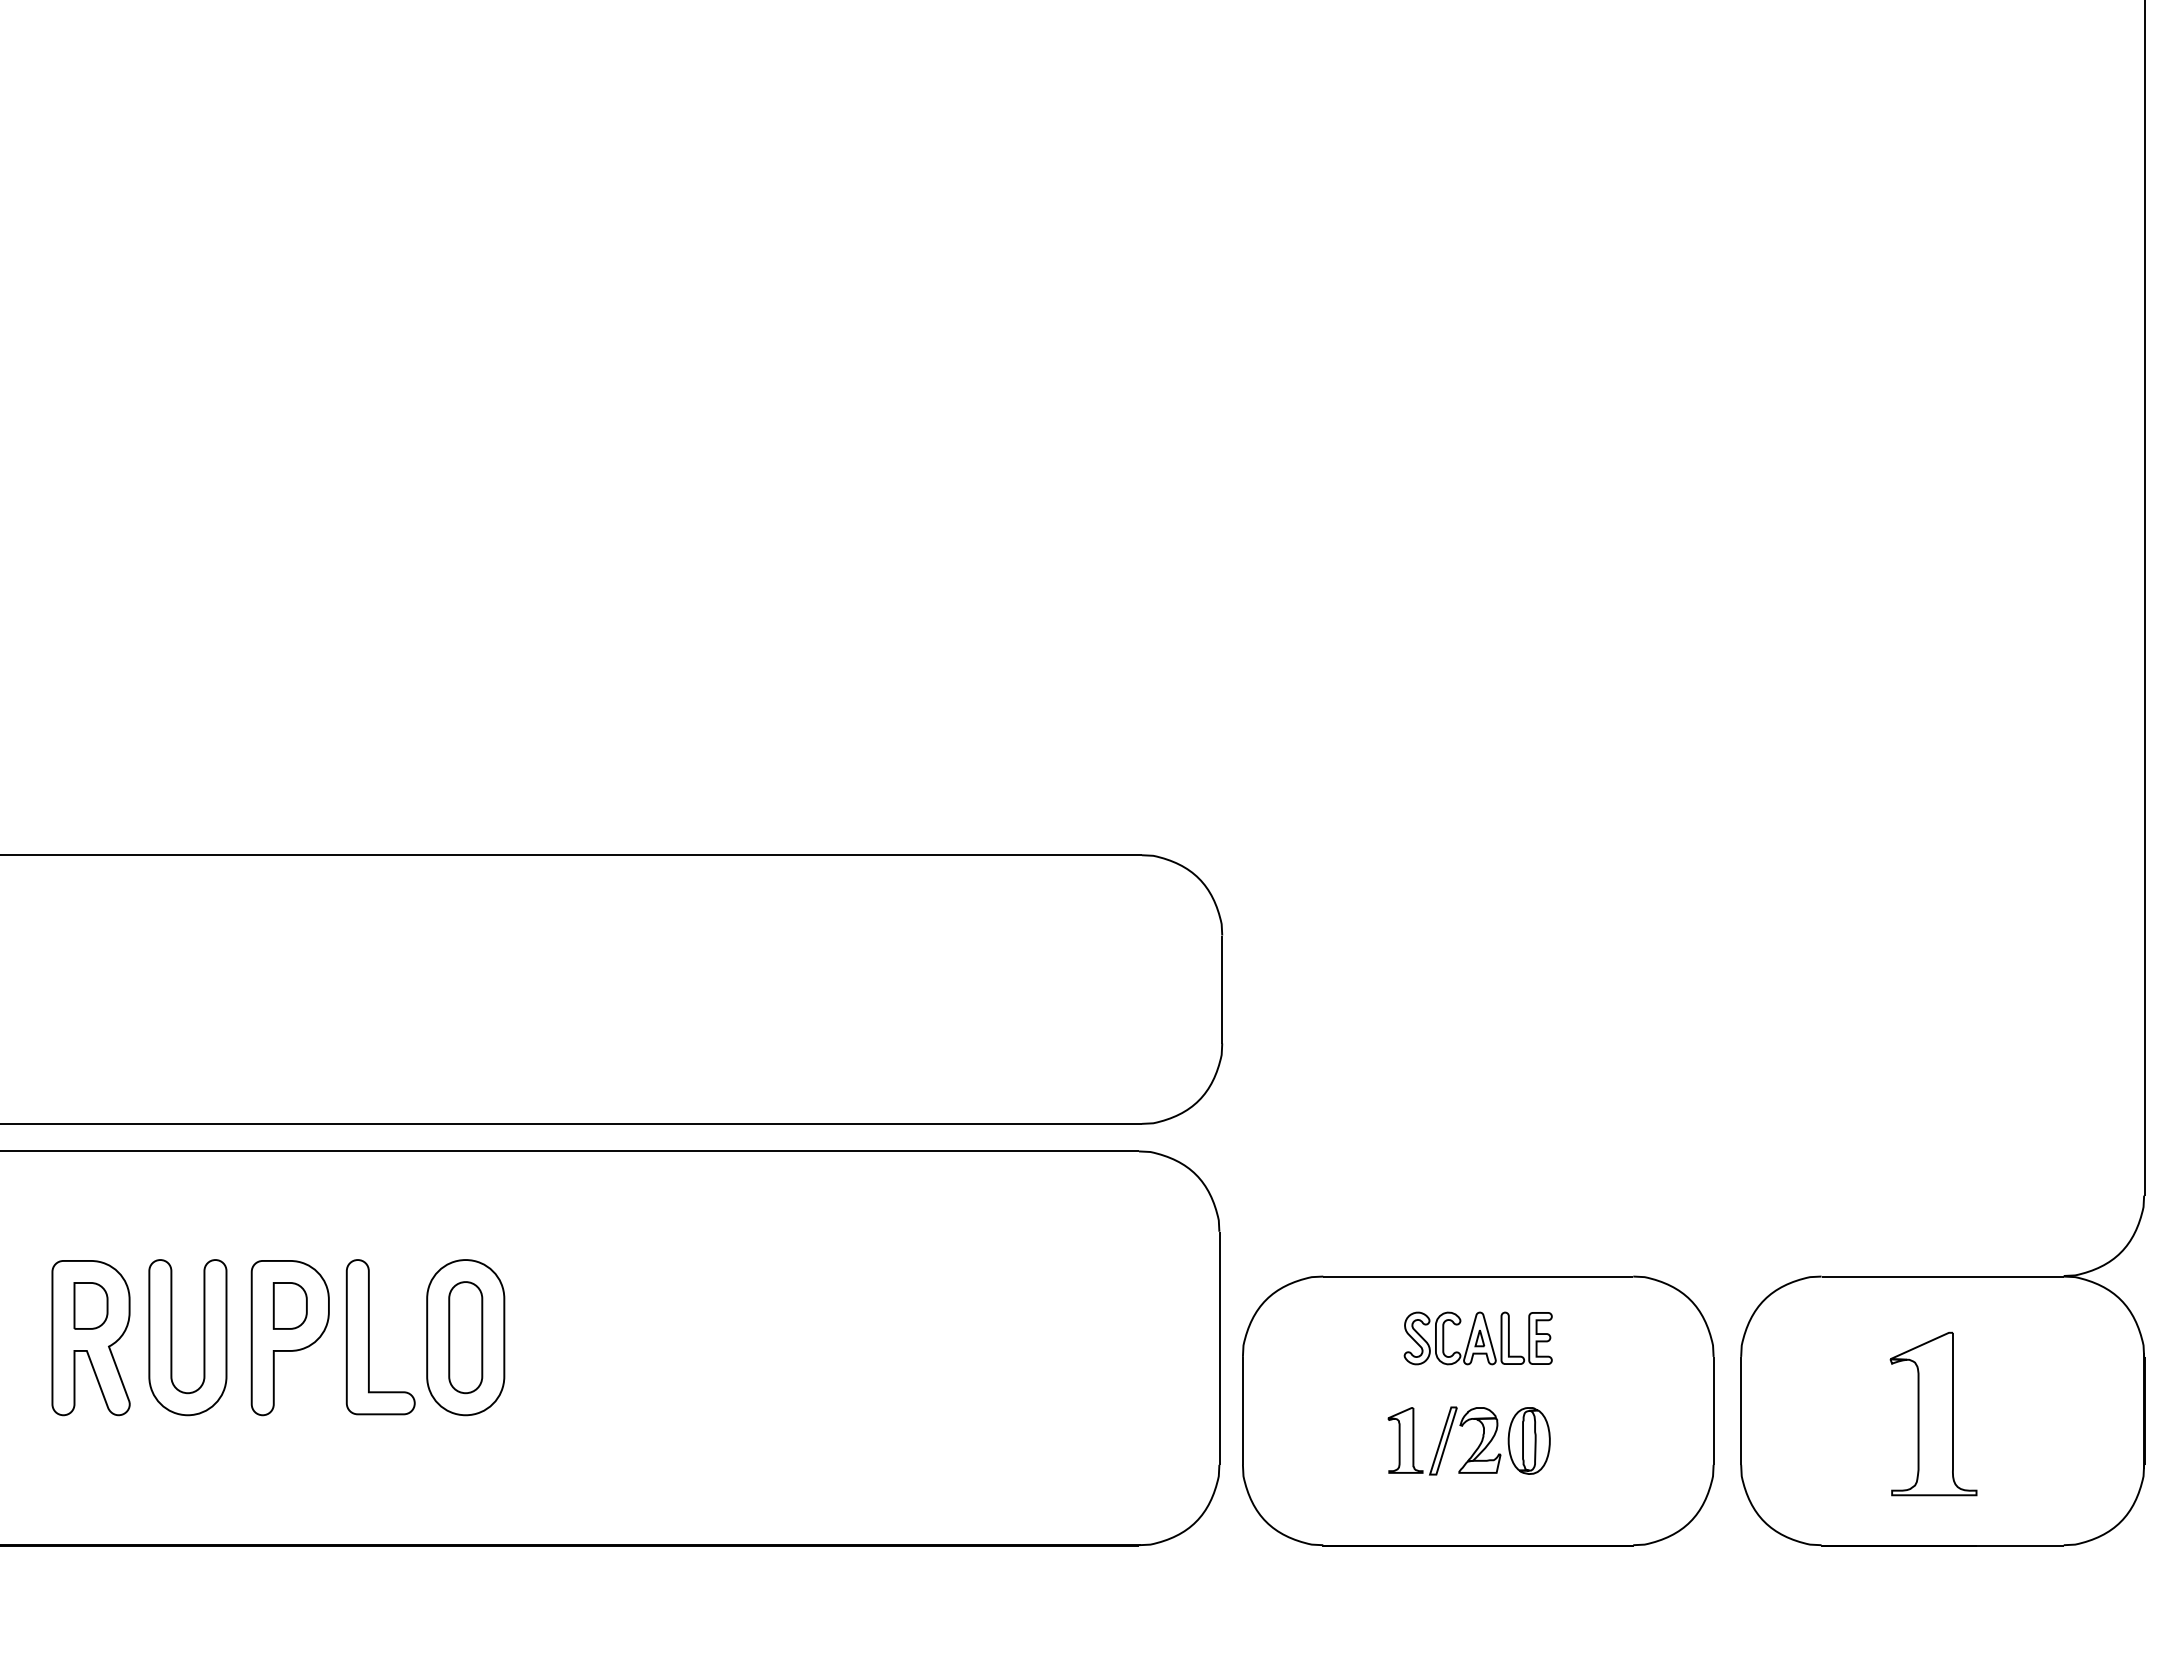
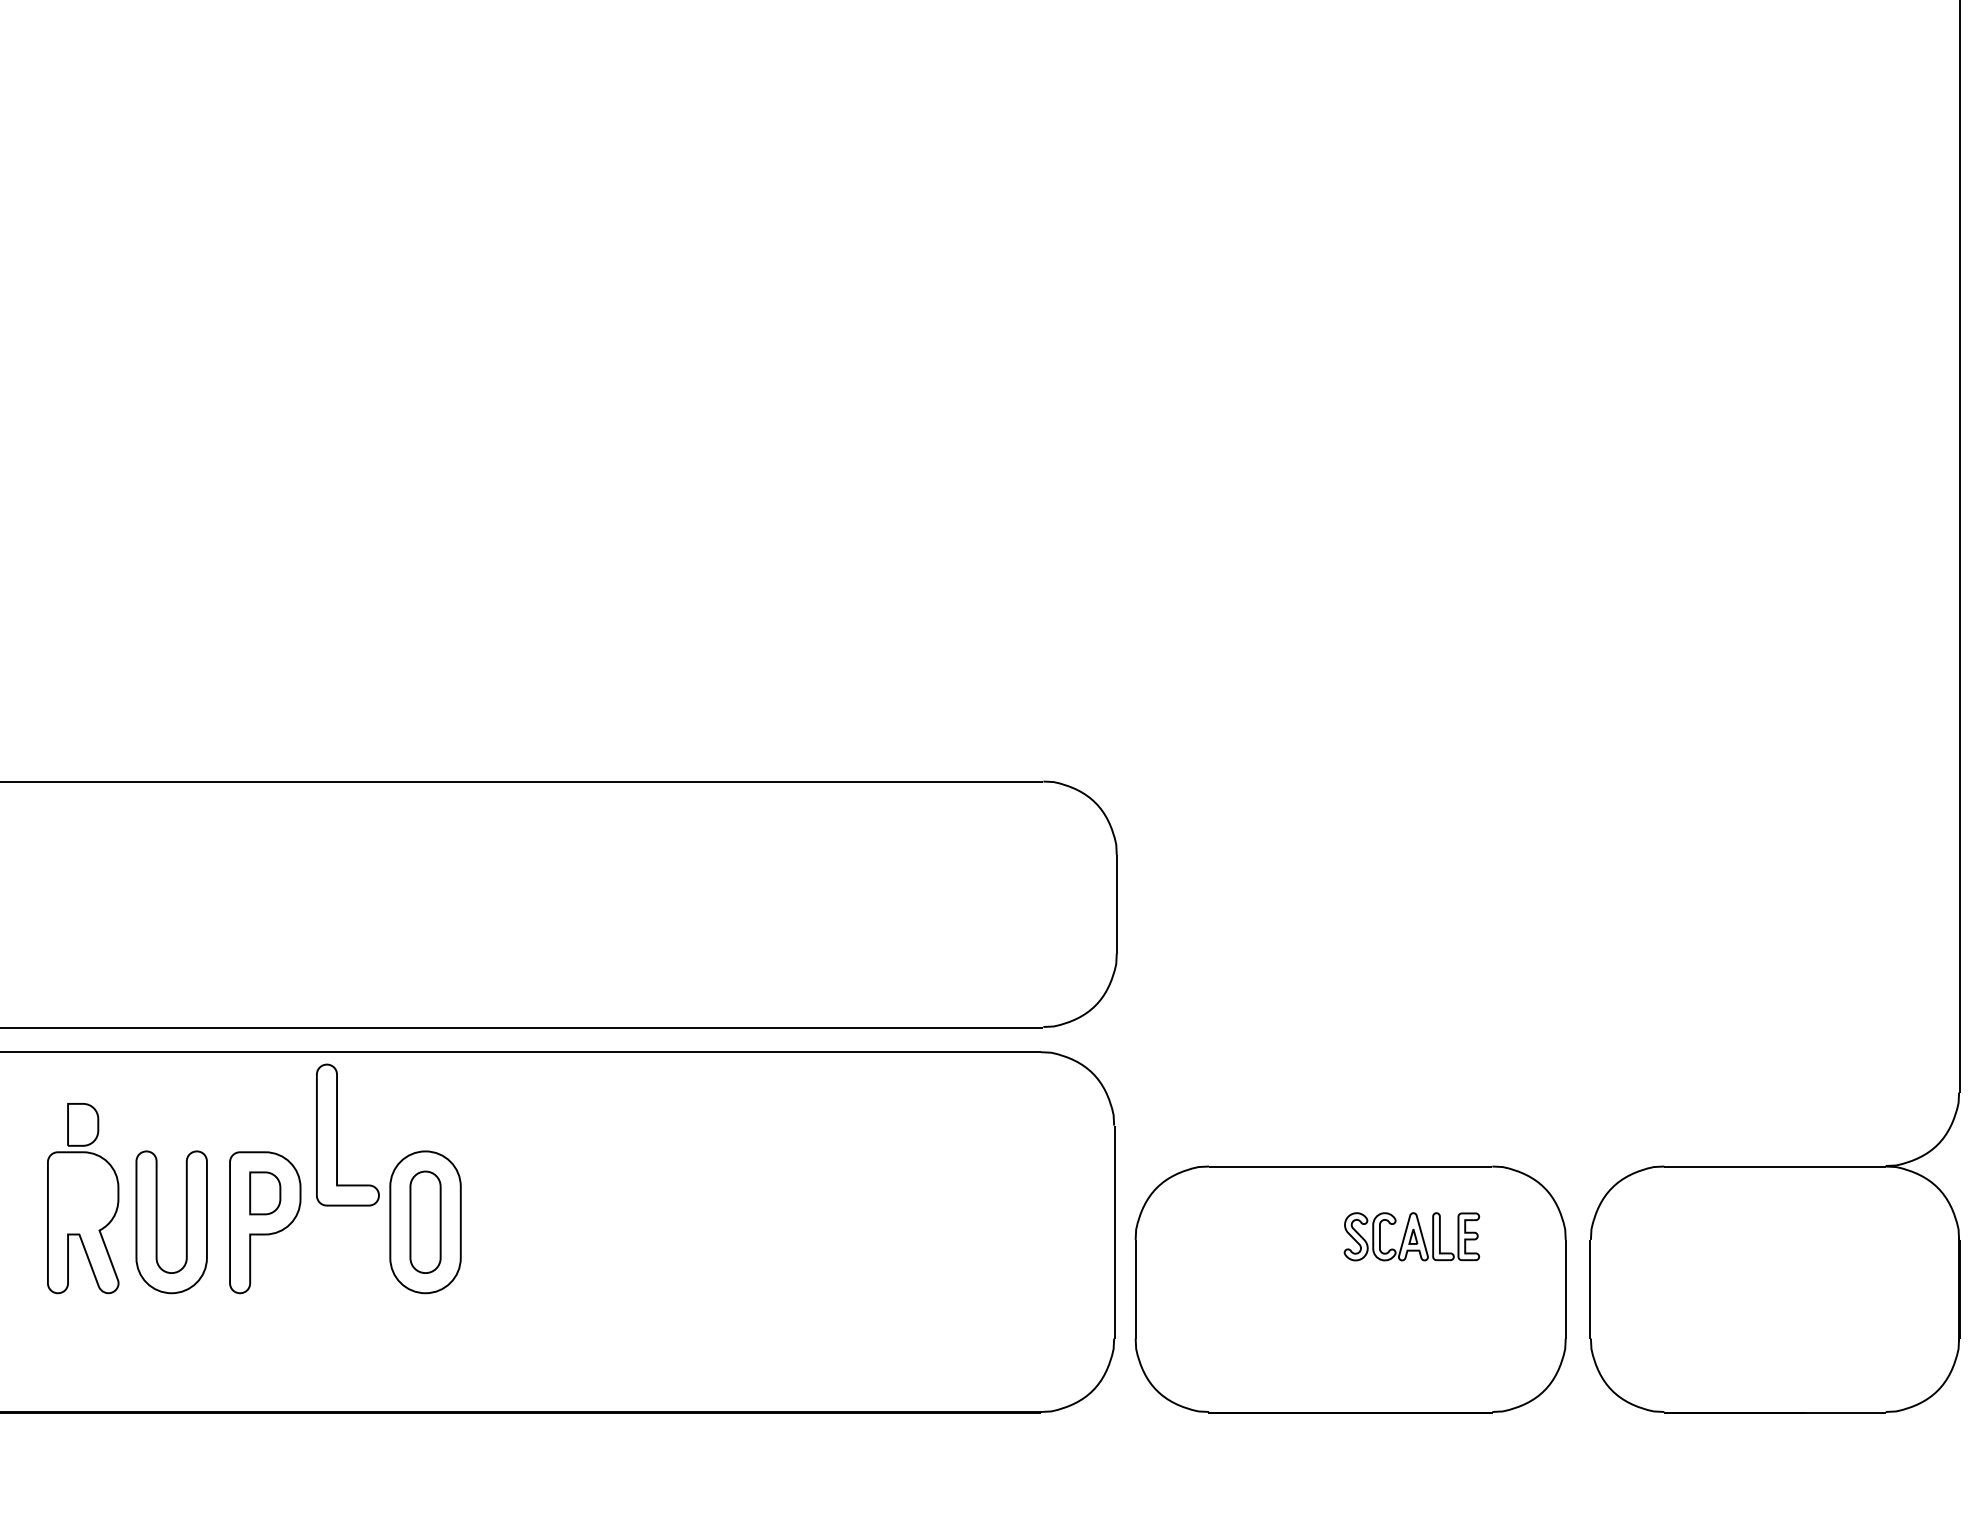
part: (90, 1305) -> (82, 1124), moved
part: (369, 1337) -> (337, 1135), moved
part: (1477, 1338) -> (1411, 1236), moved
part: (1933, 1413) -> (1766, 1291), removed
part: (1478, 1445) -> (1350, 1320), removed

